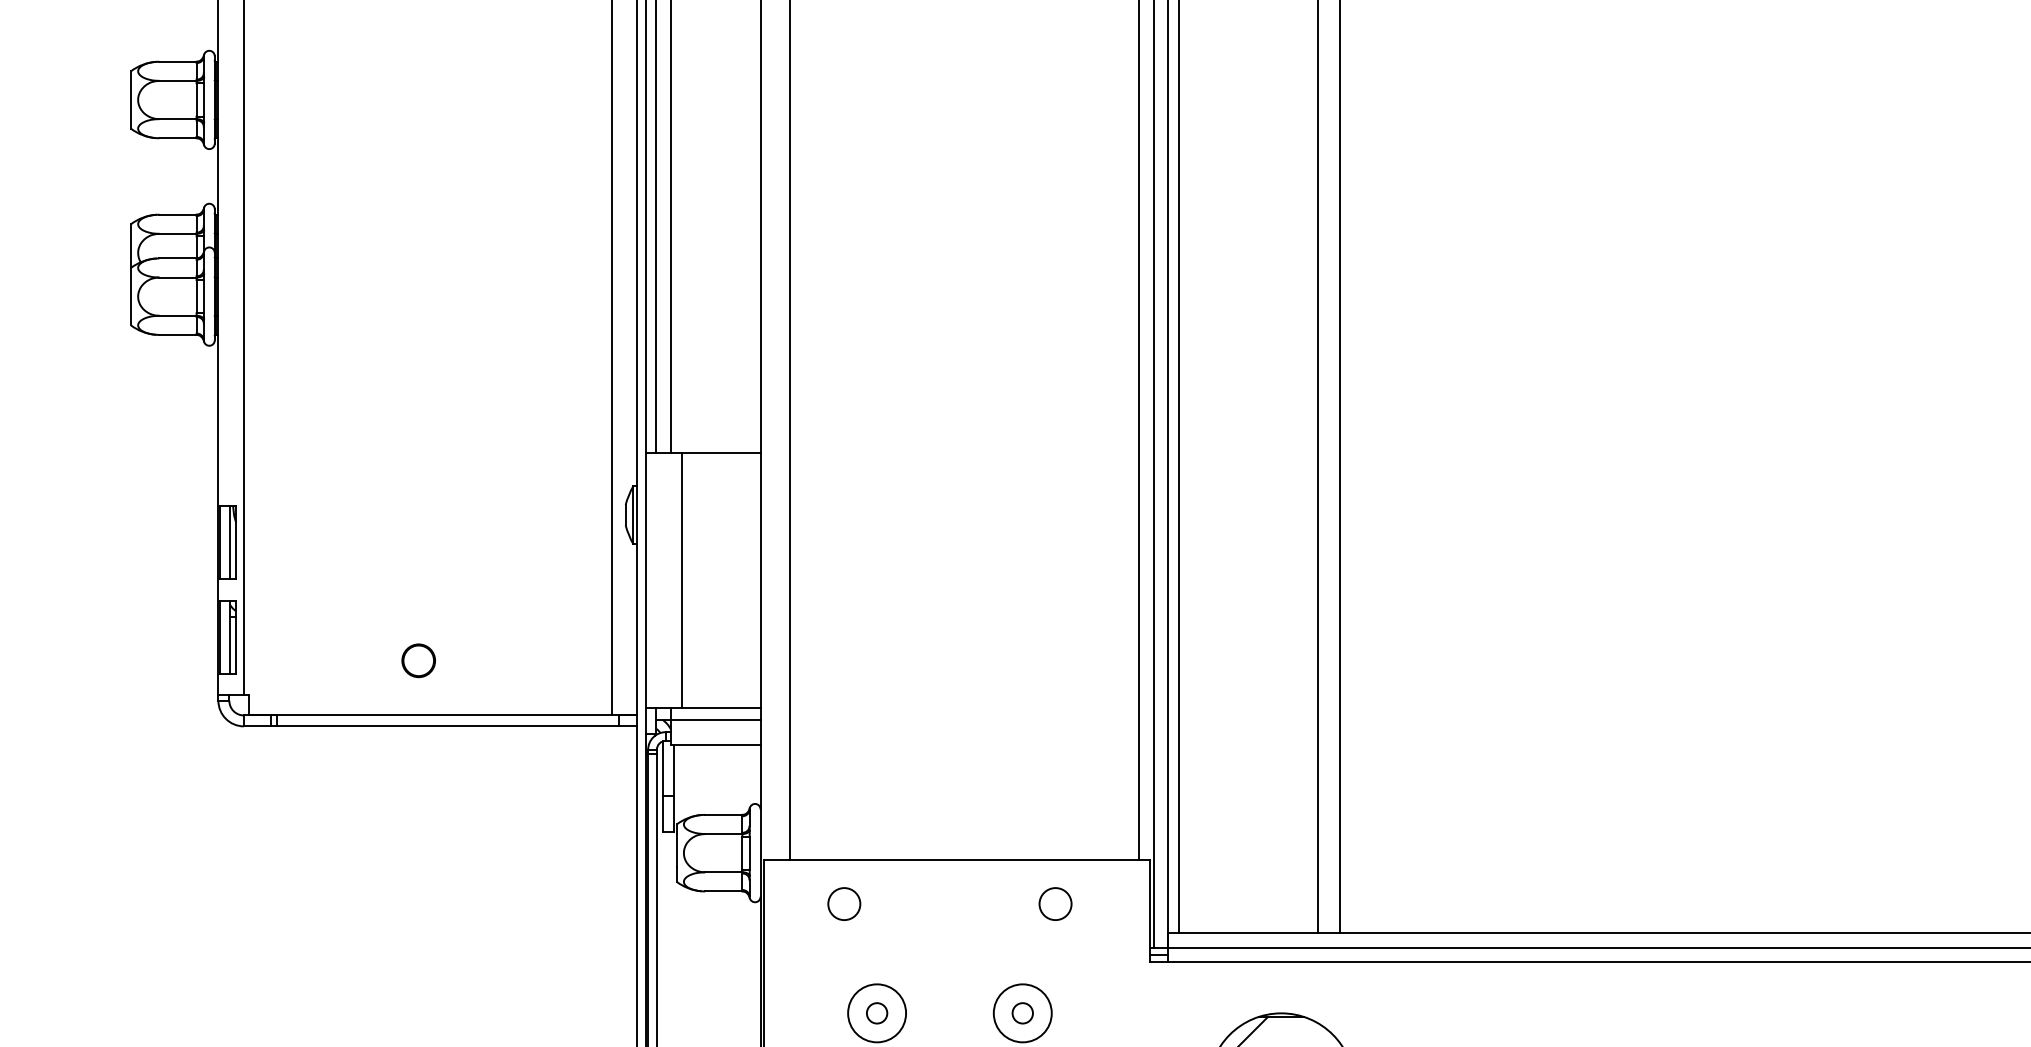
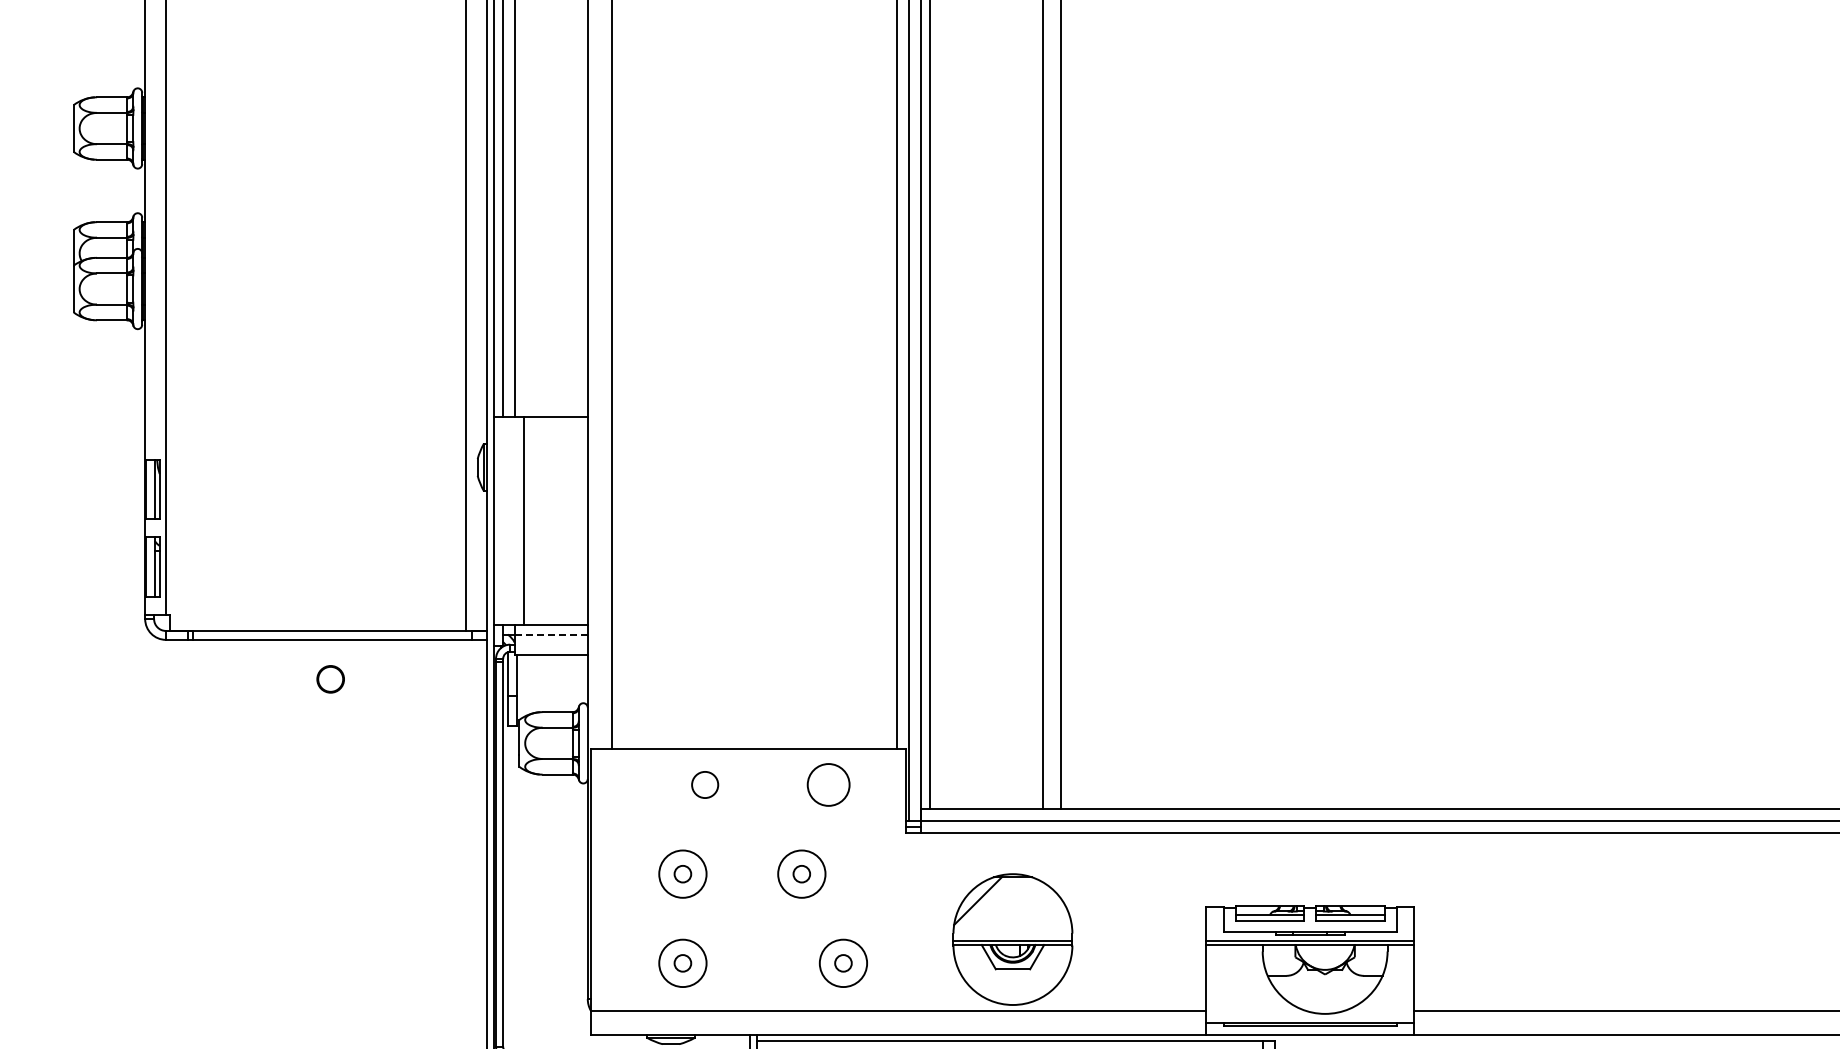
circle: (418, 660) -> (330, 679), moved
line: (716, 719) -> (551, 634), solid -> dashed
circle: (844, 903) -> (705, 784), moved
circle: (1055, 903) -> (828, 784), size x1.6

